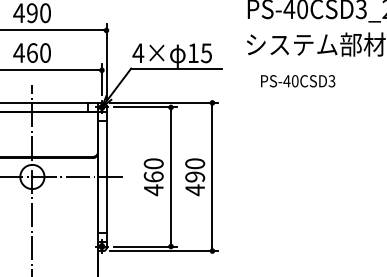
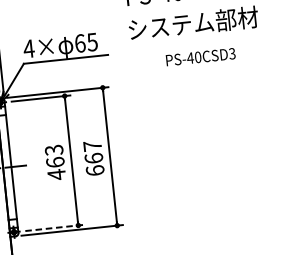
text: (193, 53) -> (80, 43), 15 -> 65
text: (298, 81) -> (201, 57), moved
text: (153, 163) -> (53, 149), 460 -> 463
text: (195, 177) -> (94, 158), 490 -> 667
line: (145, 246) -> (54, 227), solid -> dashed

